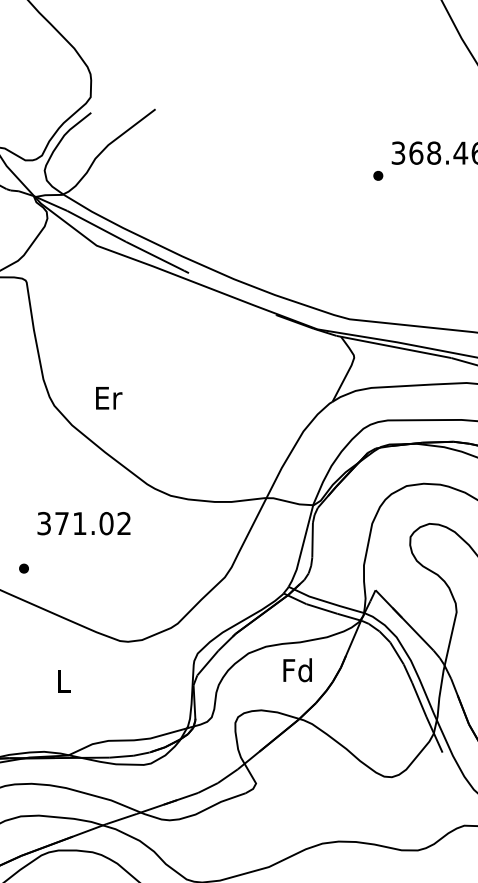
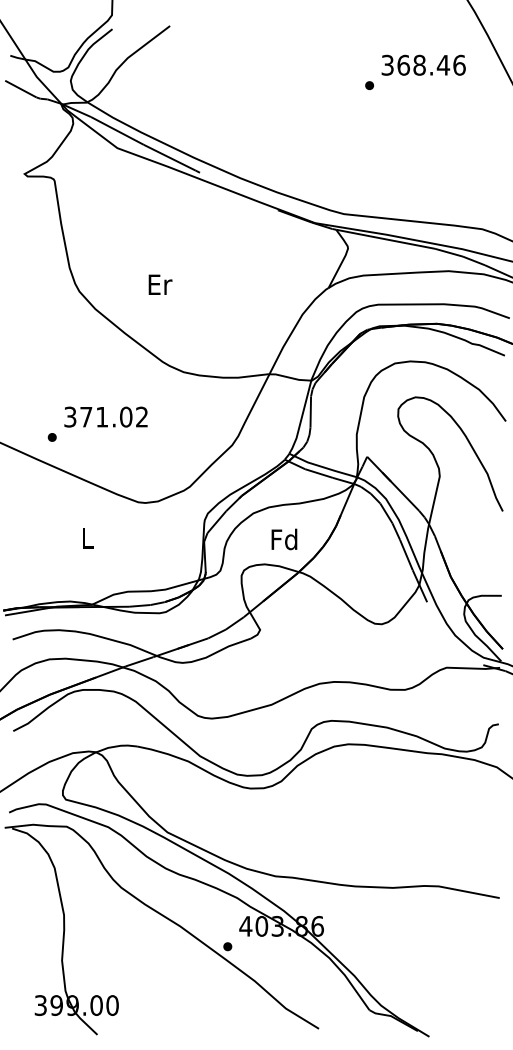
text: (109, 397) -> (160, 284), moved
text: (83, 522) -> (105, 416), moved
text: (297, 670) -> (284, 539), moved

